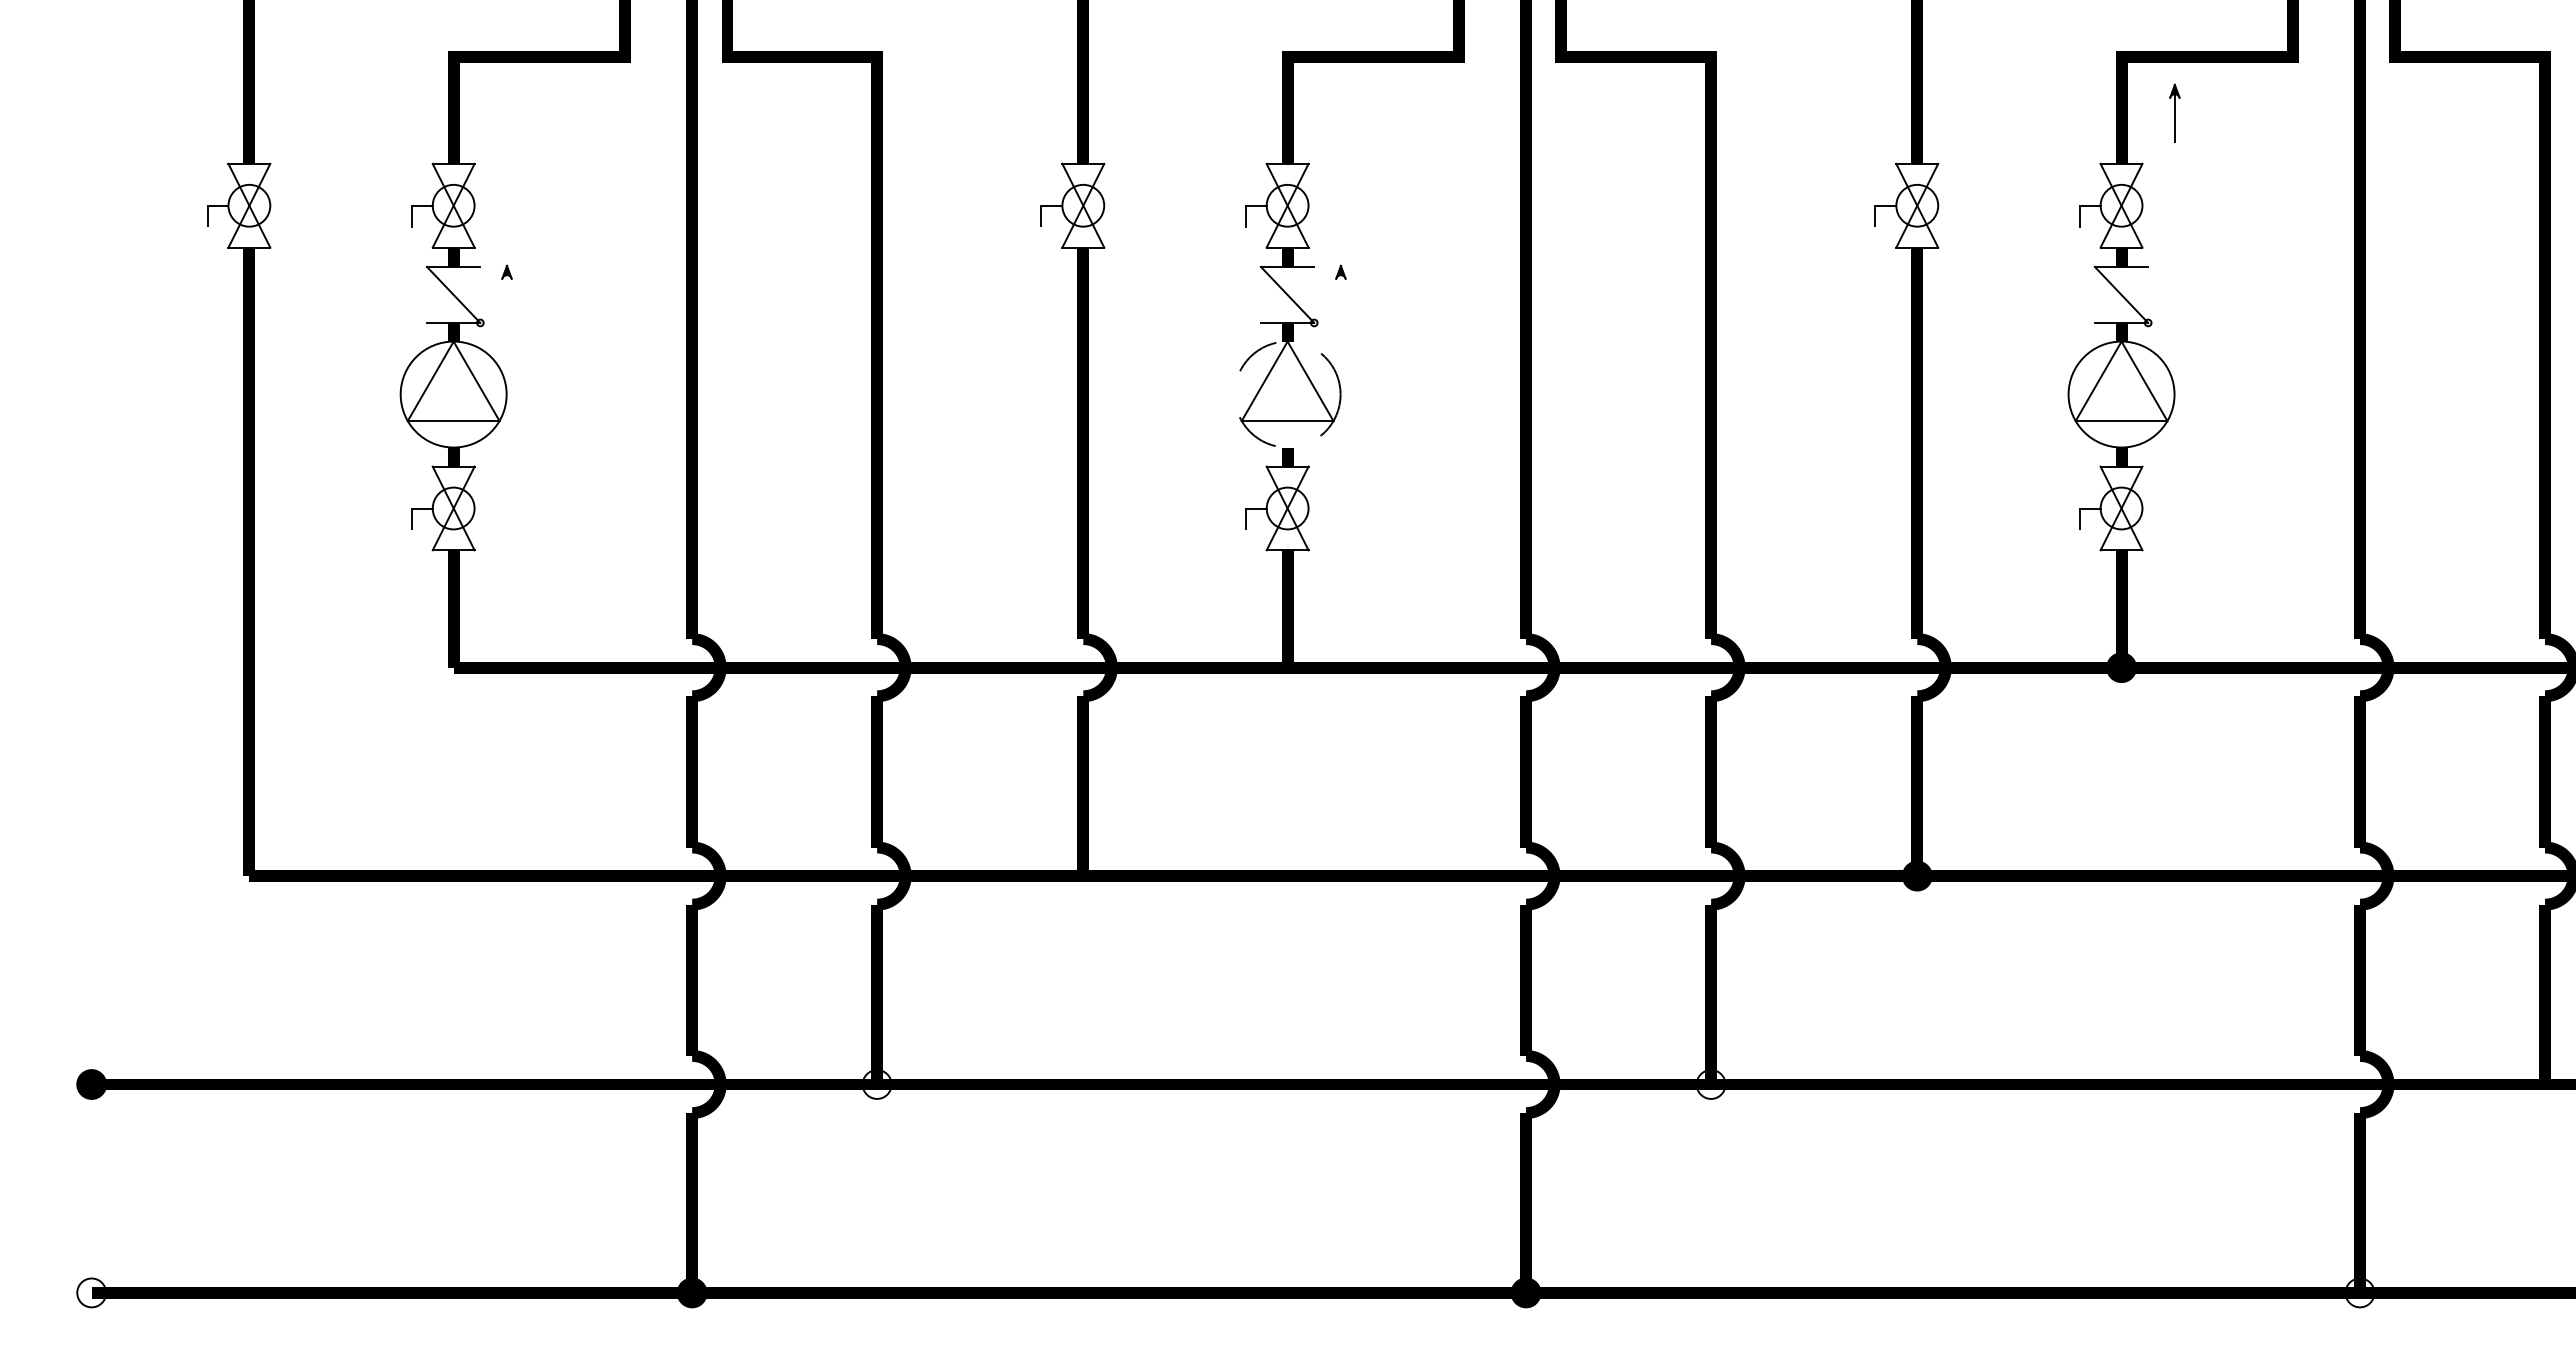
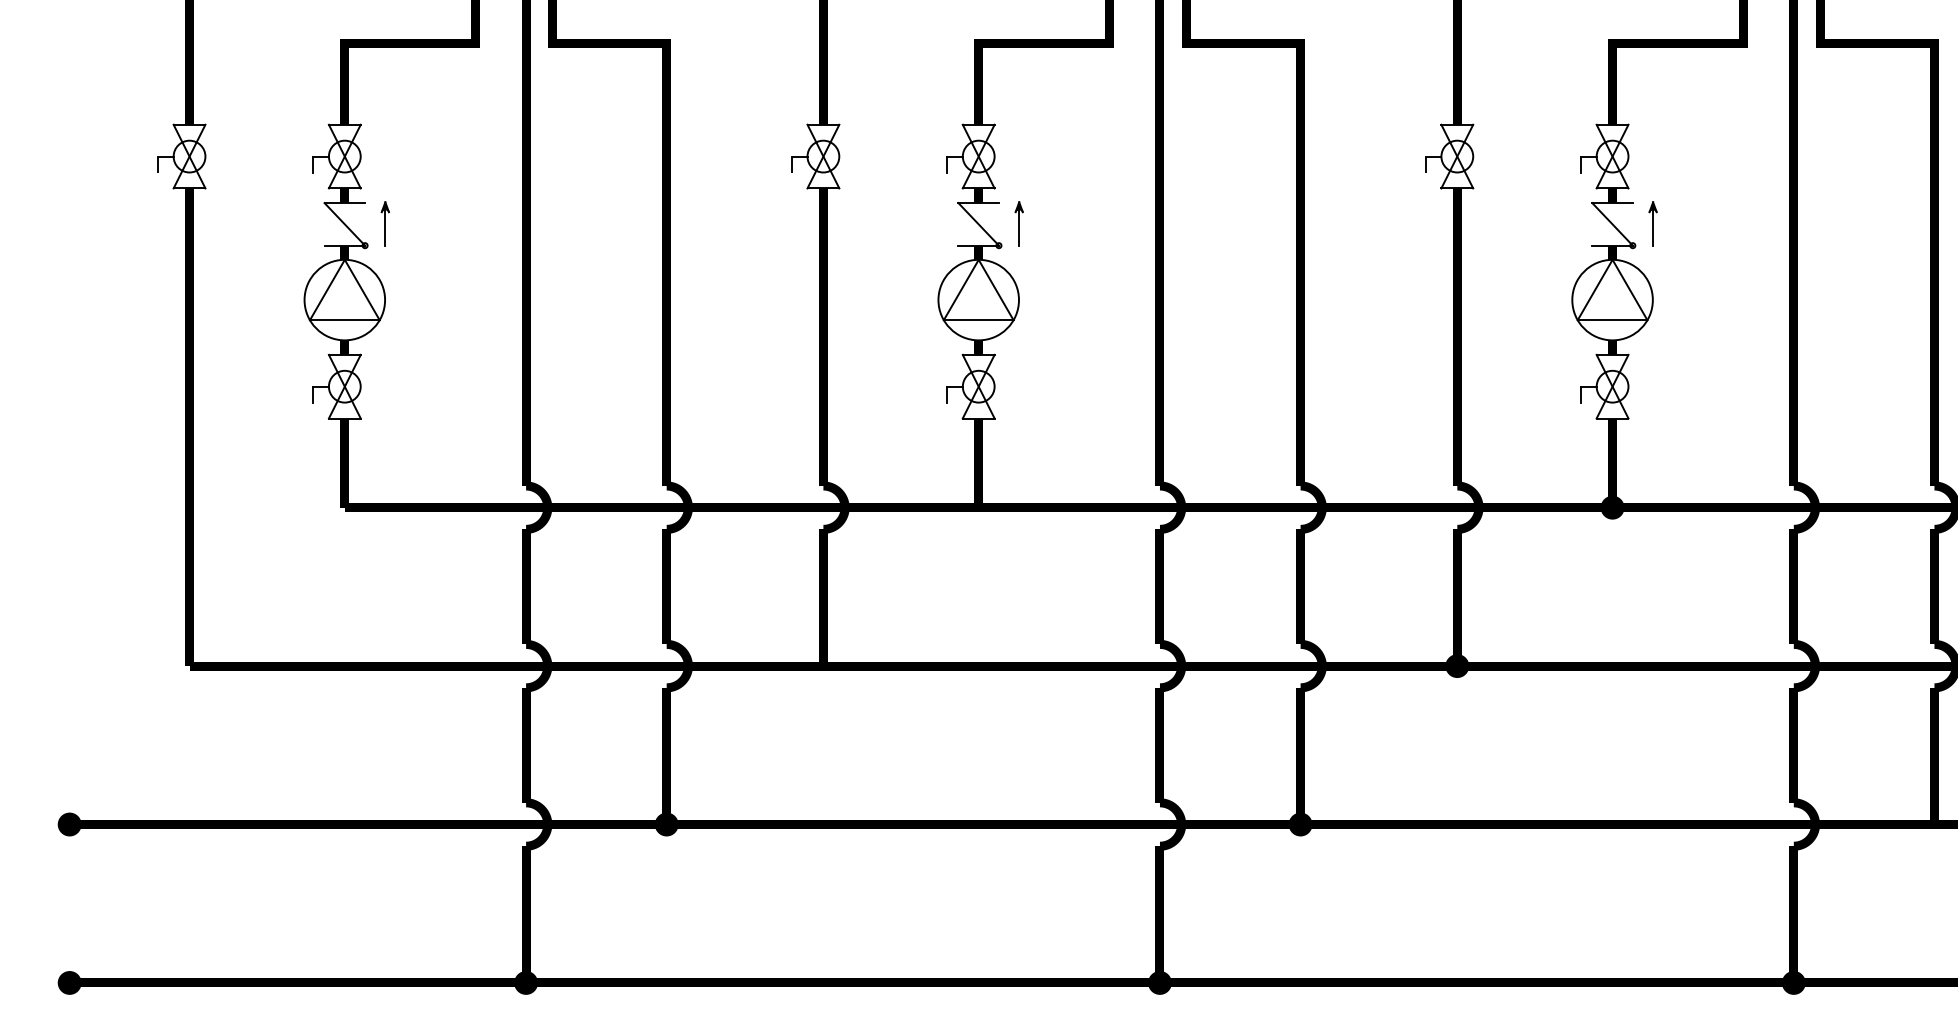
part: (2174, 112) -> (1652, 223), moved
line: (507, 298) -> (385, 227), added
line: (1340, 298) -> (1018, 227), added
circle: (1287, 394) -> (978, 300), dashed -> solid
fill: (876, 1084) -> (666, 824), added
fill: (1710, 1084) -> (1300, 824), added
fill: (91, 1292) -> (69, 982), added
fill: (2359, 1292) -> (1793, 982), added

